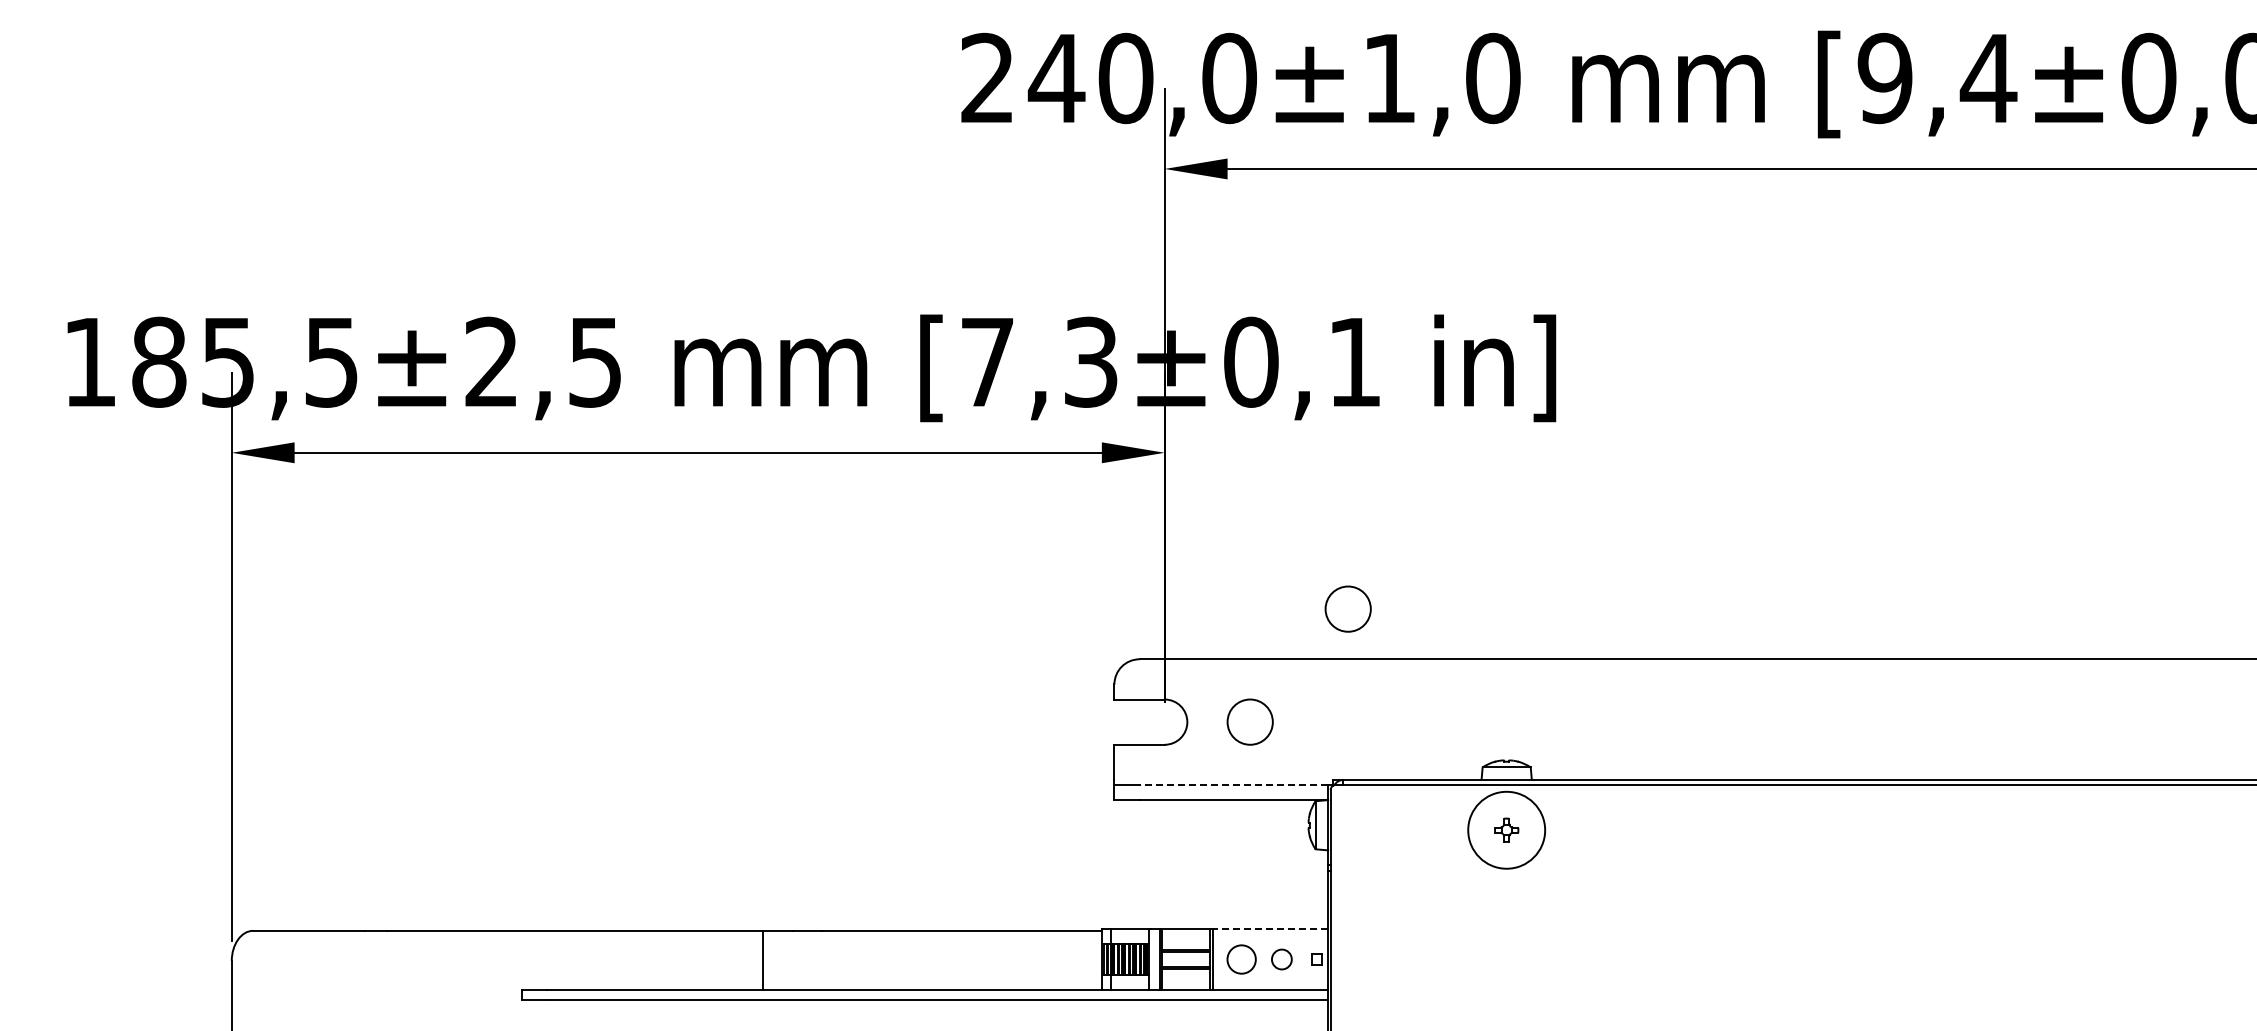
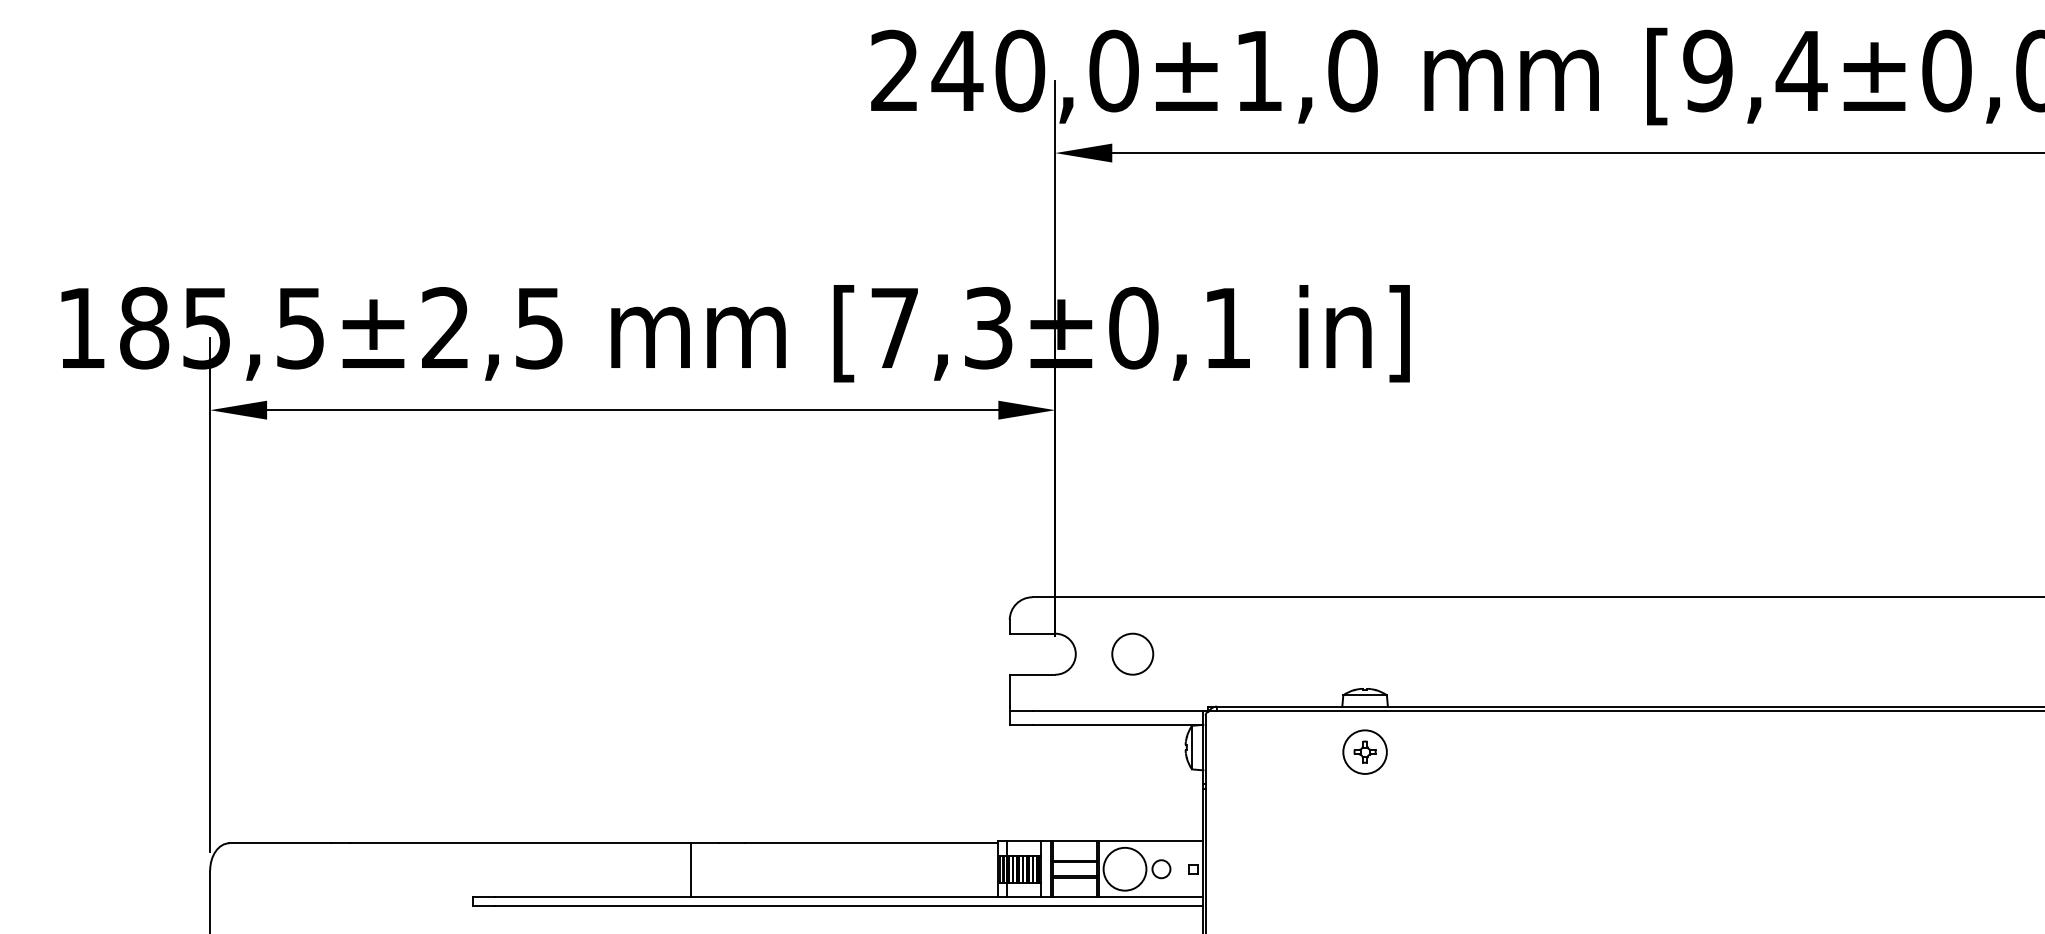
circle: (1347, 608) -> (1220, 551), removed
line: (1233, 785) -> (1117, 711), dashed -> solid
circle: (1506, 830) -> (1364, 752), size x0.62
line: (1270, 928) -> (1151, 841), dashed -> solid
circle: (1241, 959) -> (1124, 869), size x1.67

